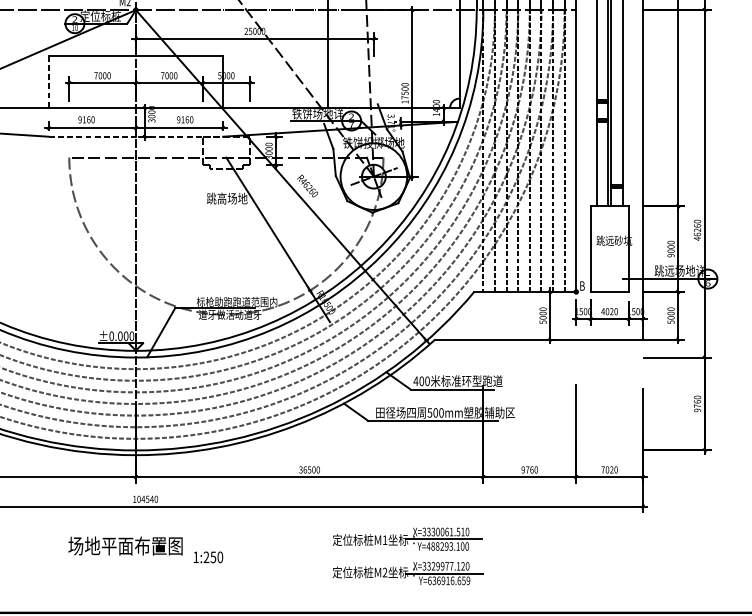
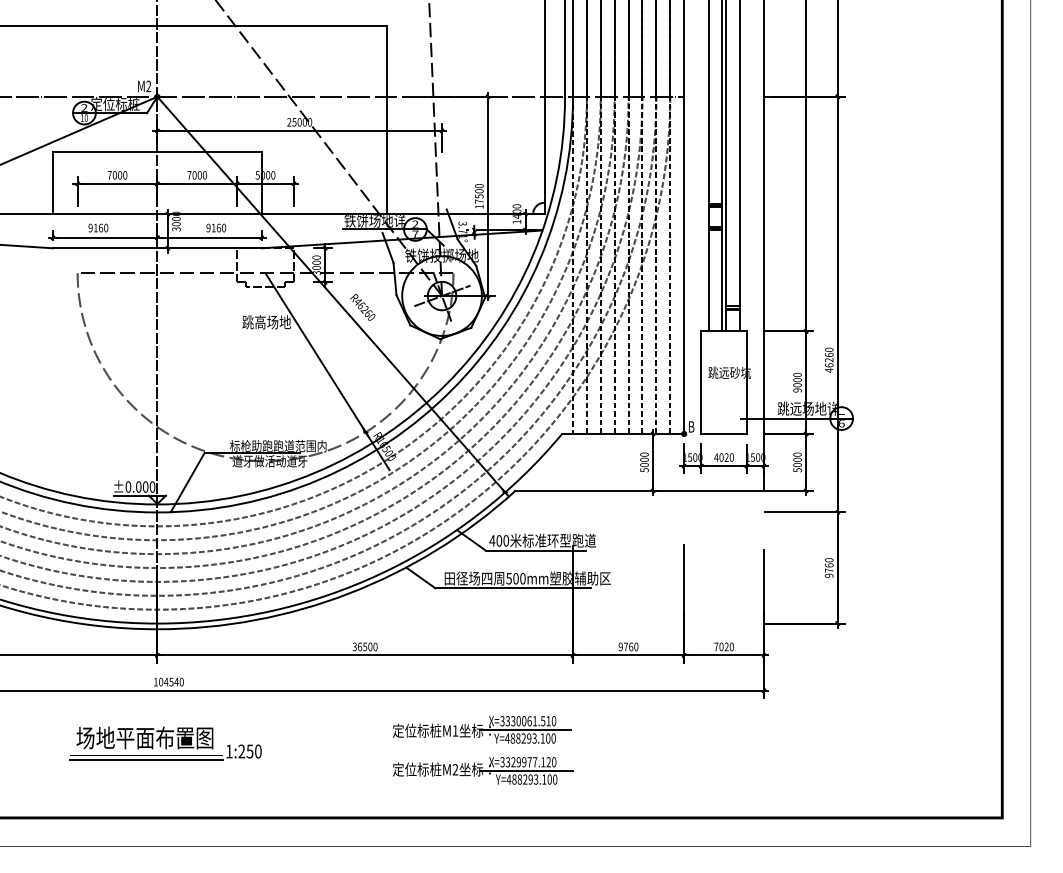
line: (49, 82) -> (53, 183), dashed -> solid
line: (136, 136) -> (157, 248), dashed -> solid
line: (126, 564) -> (146, 759), added
text: (448, 580) -> (531, 779), Y=636916.659 -> Y=488293.100

